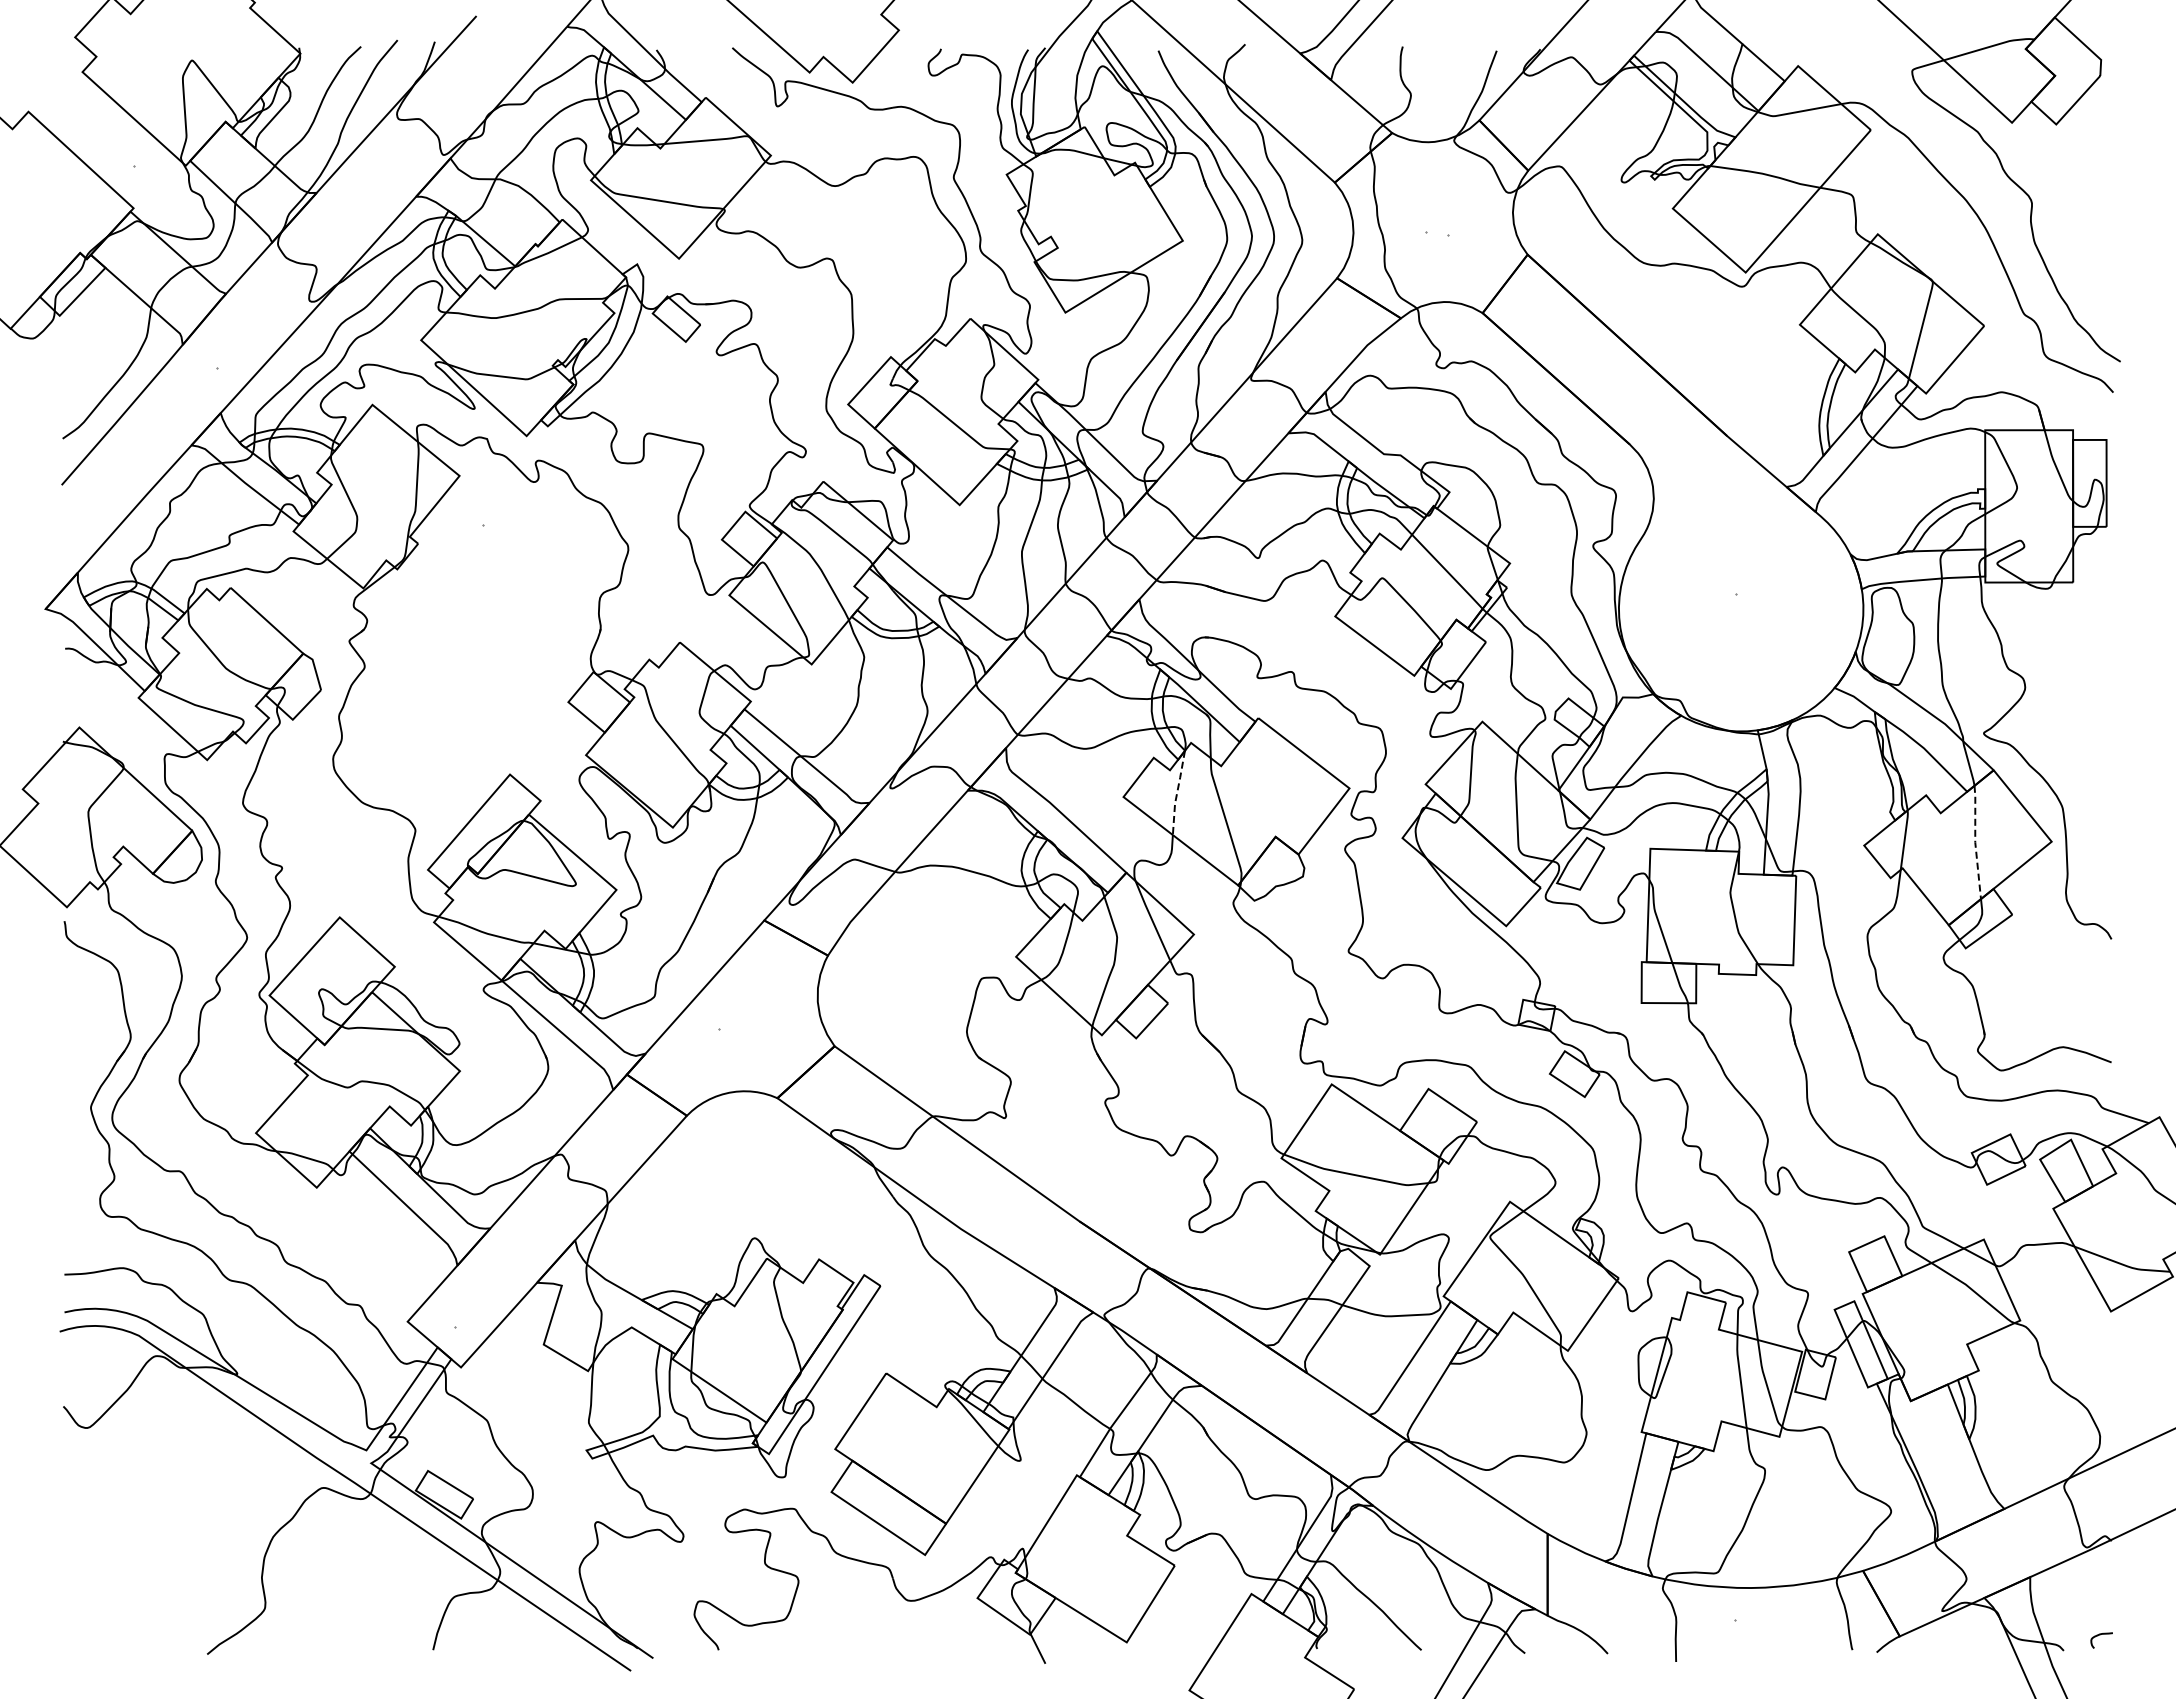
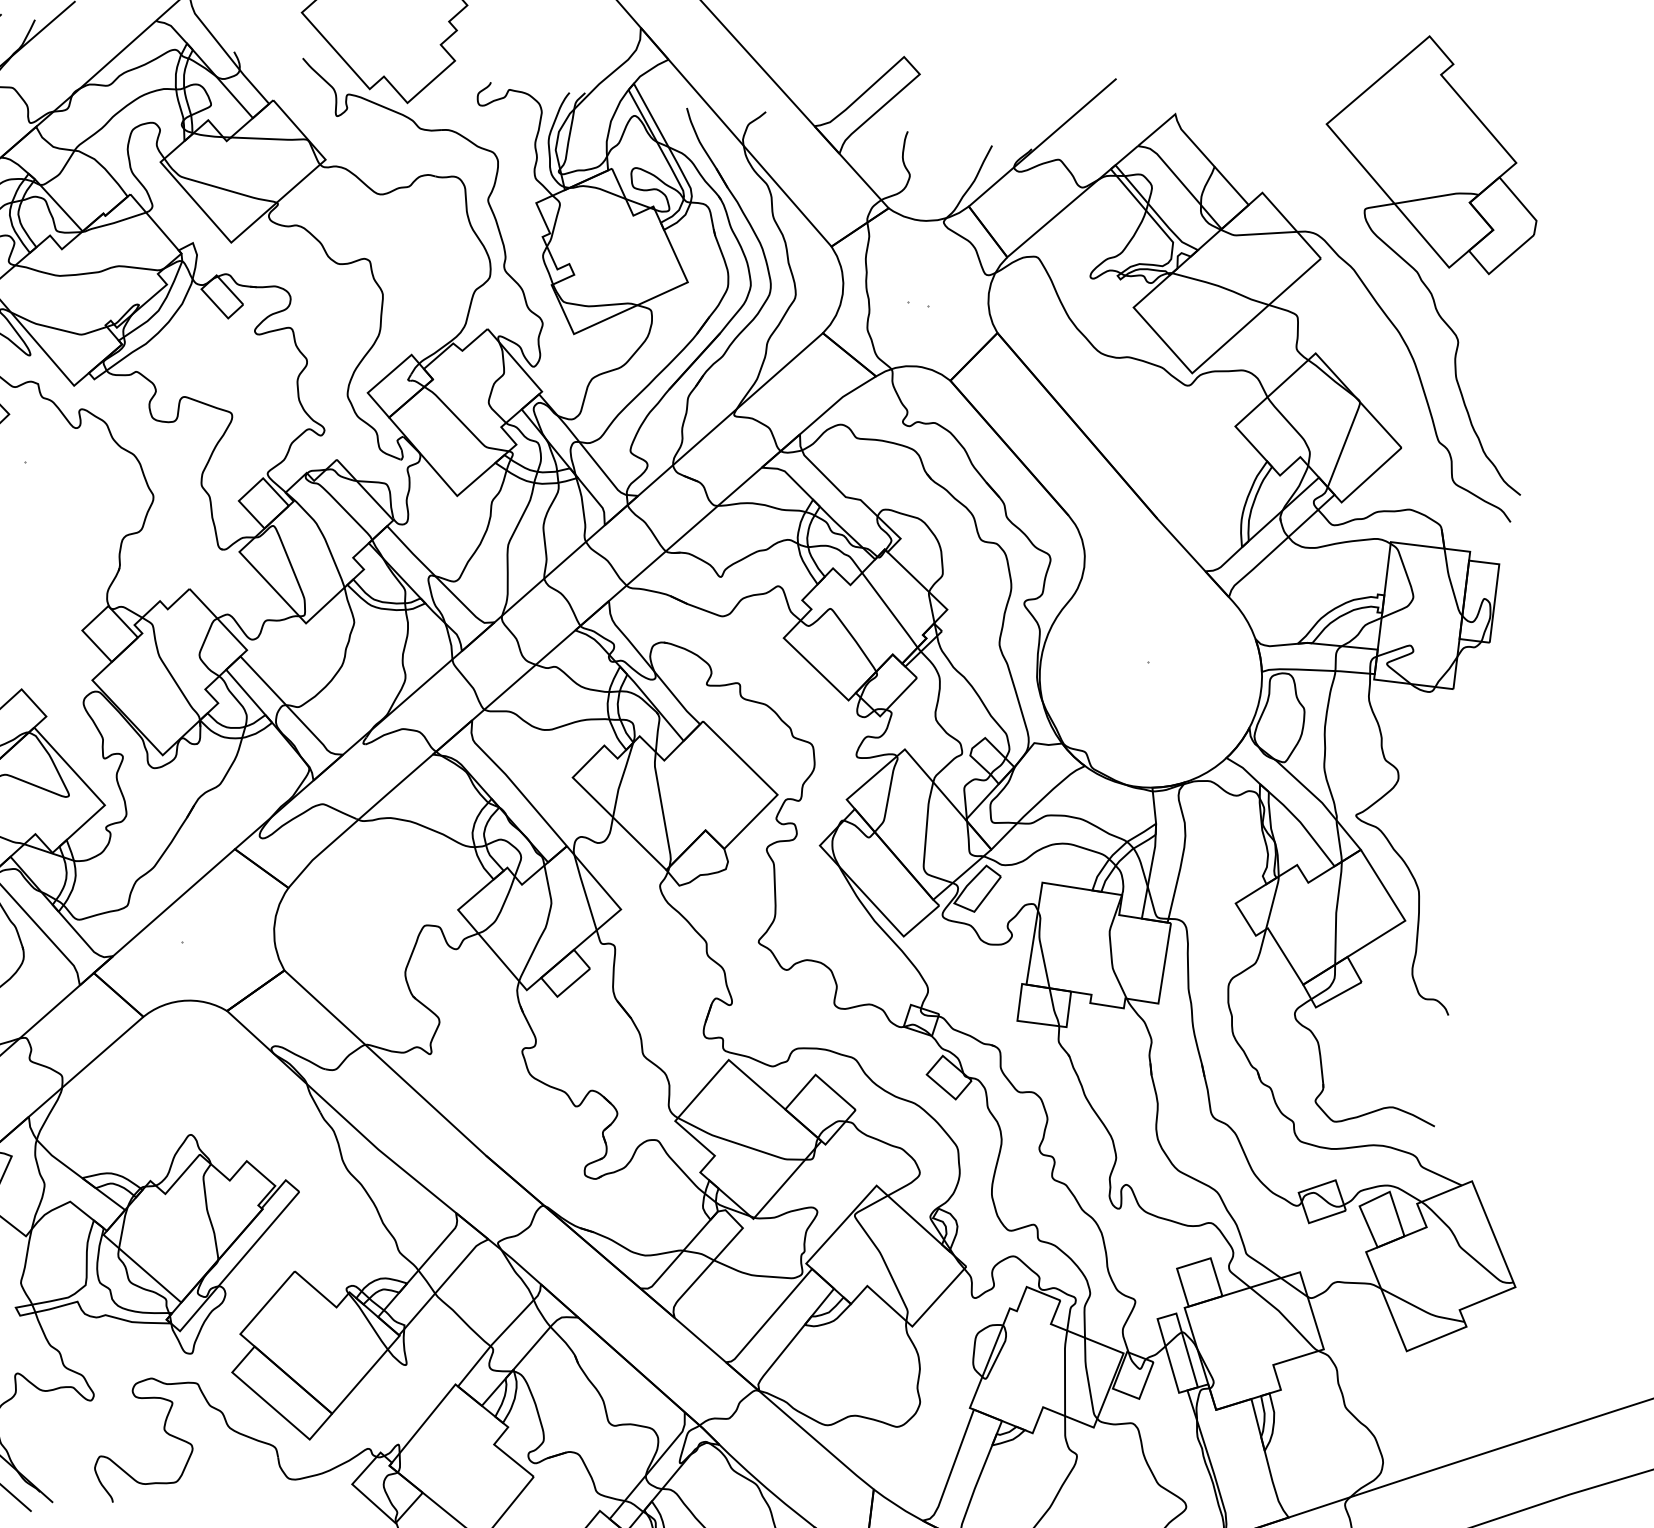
line: (1177, 793) -> (621, 780), dashed -> solid
line: (1975, 842) -> (1336, 913), dashed -> solid

